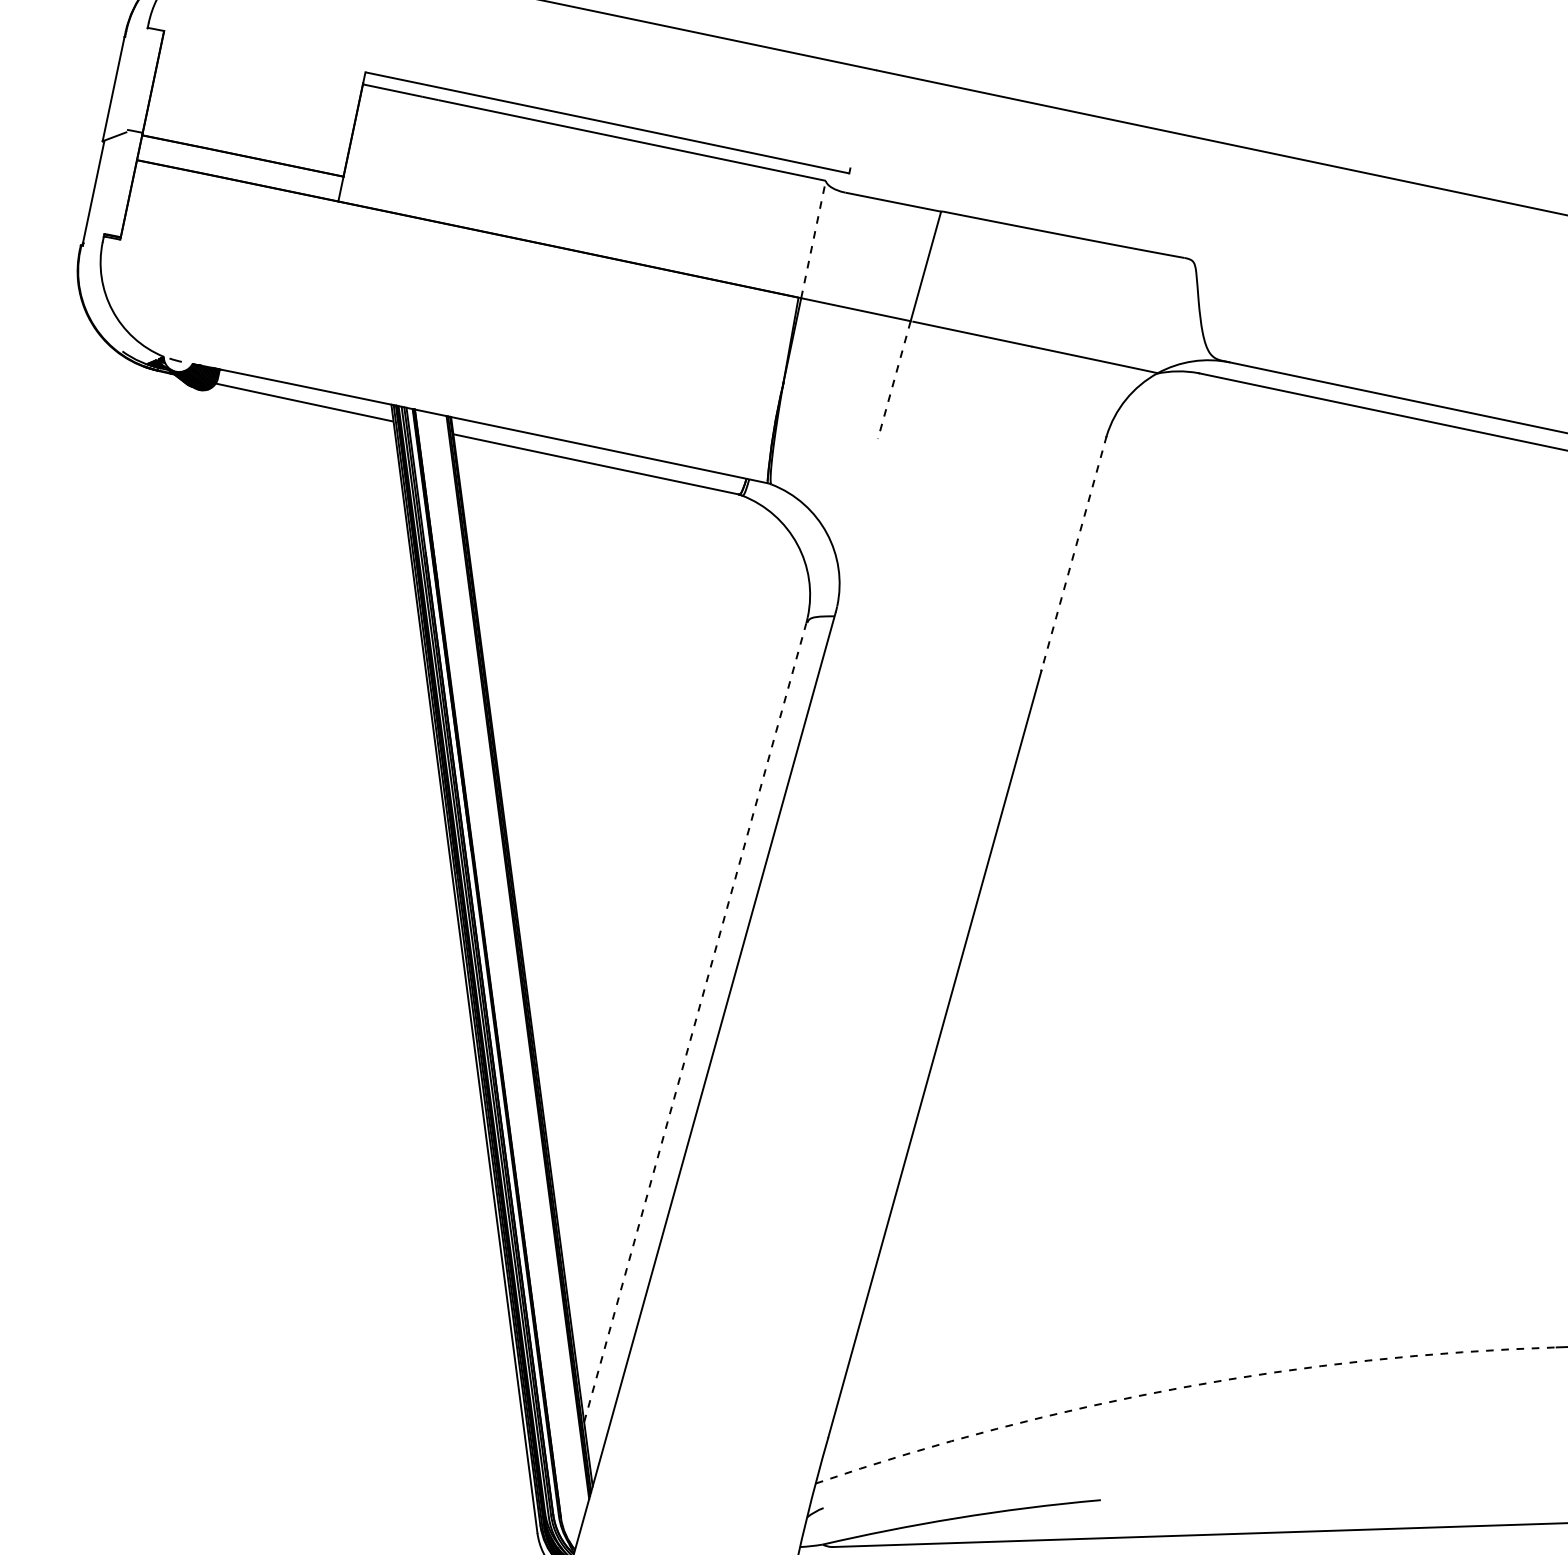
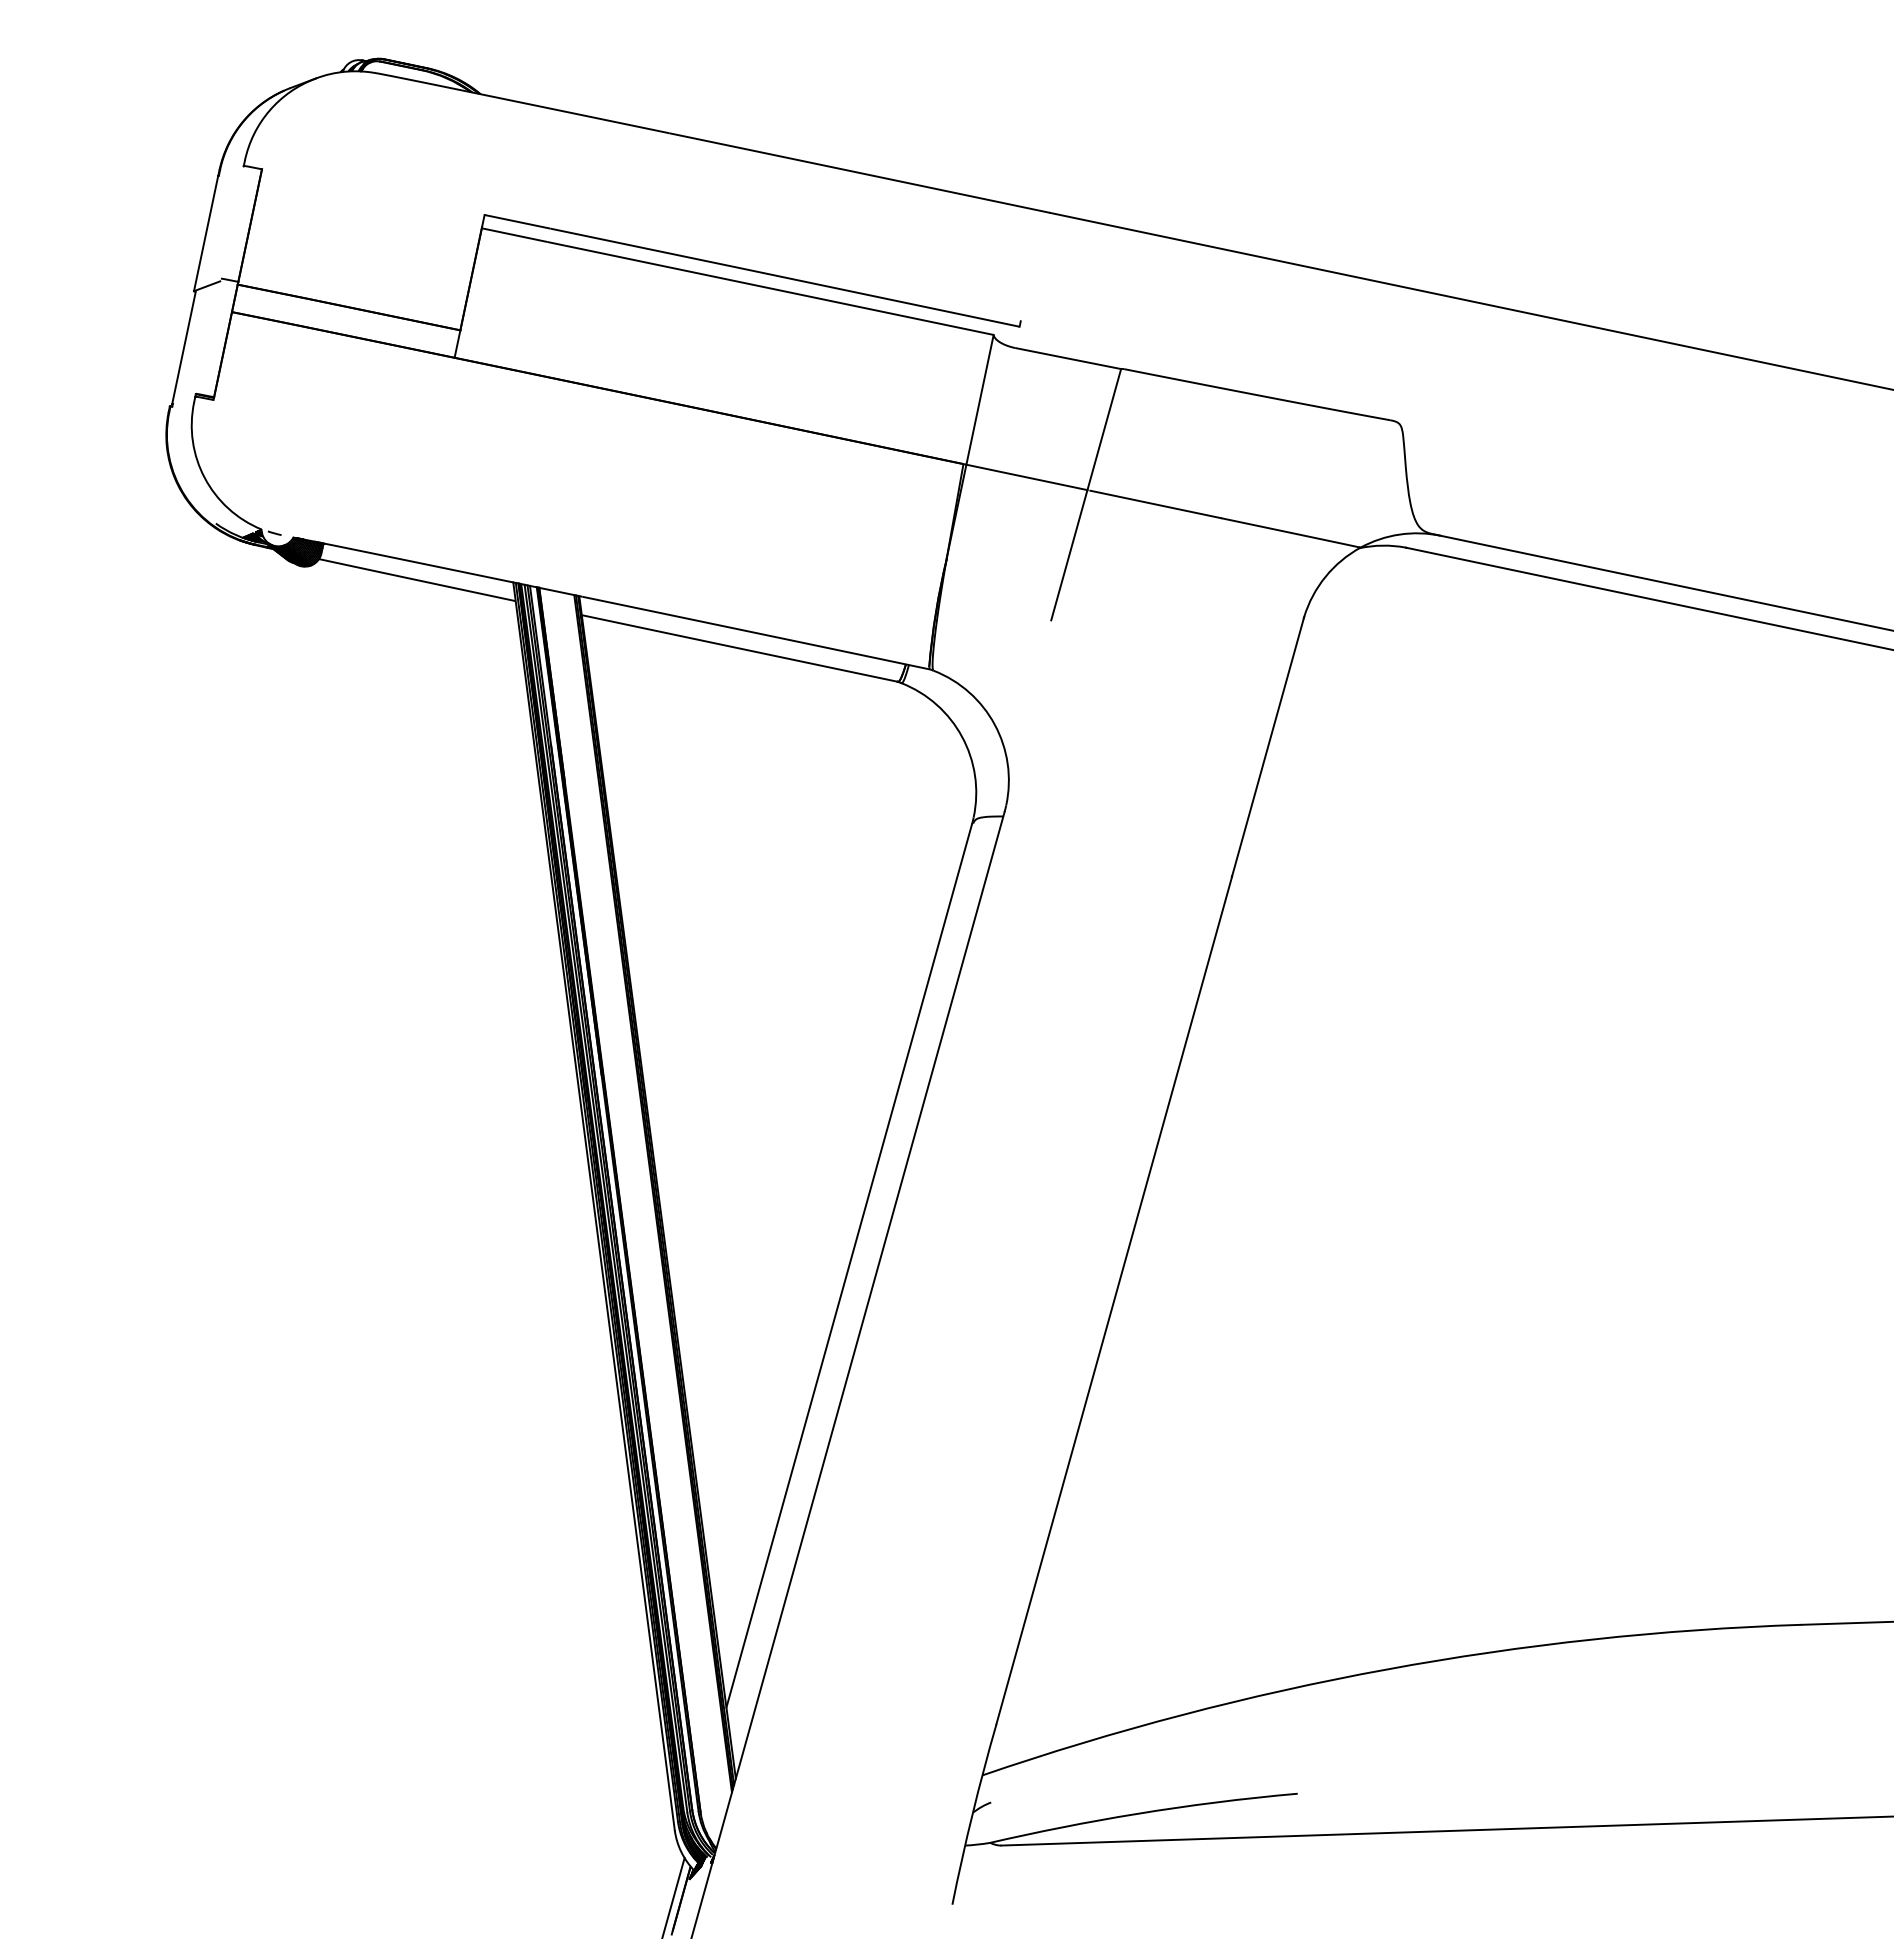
line: (813, 239) -> (980, 399), dashed -> solid
line: (894, 380) -> (1069, 555), dashed -> solid
line: (1074, 553) -> (1268, 746), dashed -> solid
line: (695, 1022) -> (849, 1265), dashed -> solid
arc: (1181, 1387) -> (1386, 1669), dashed -> solid

